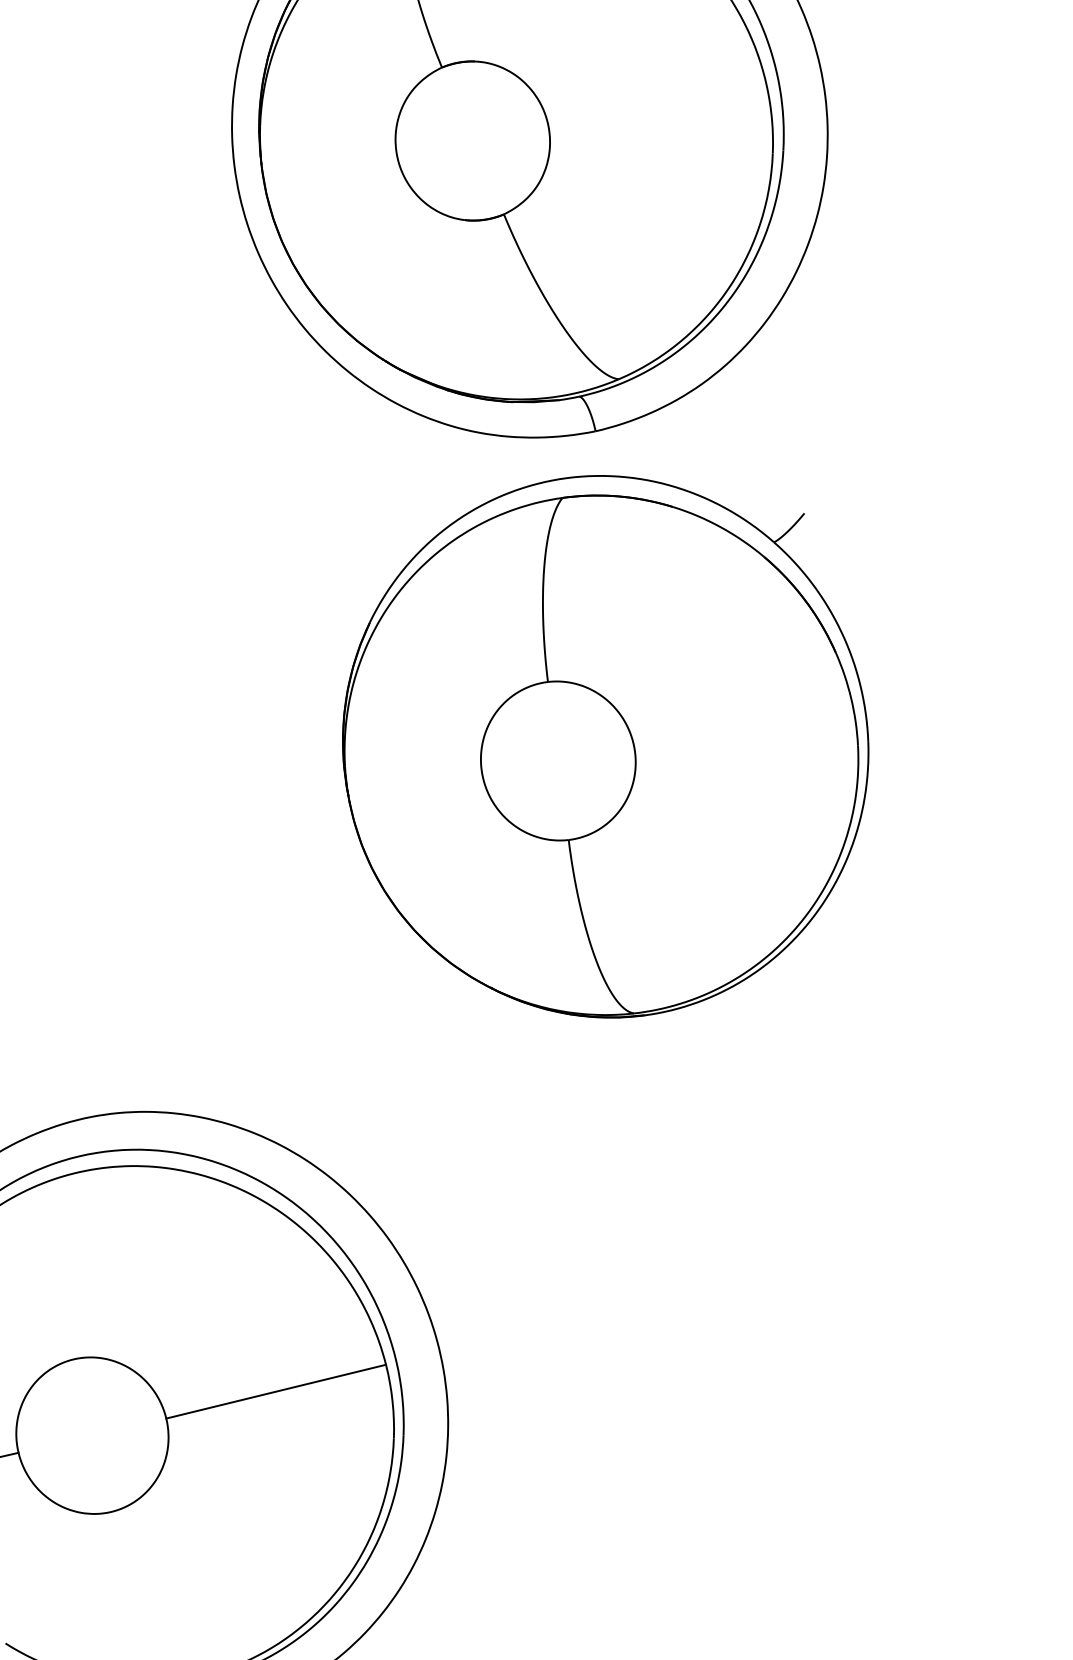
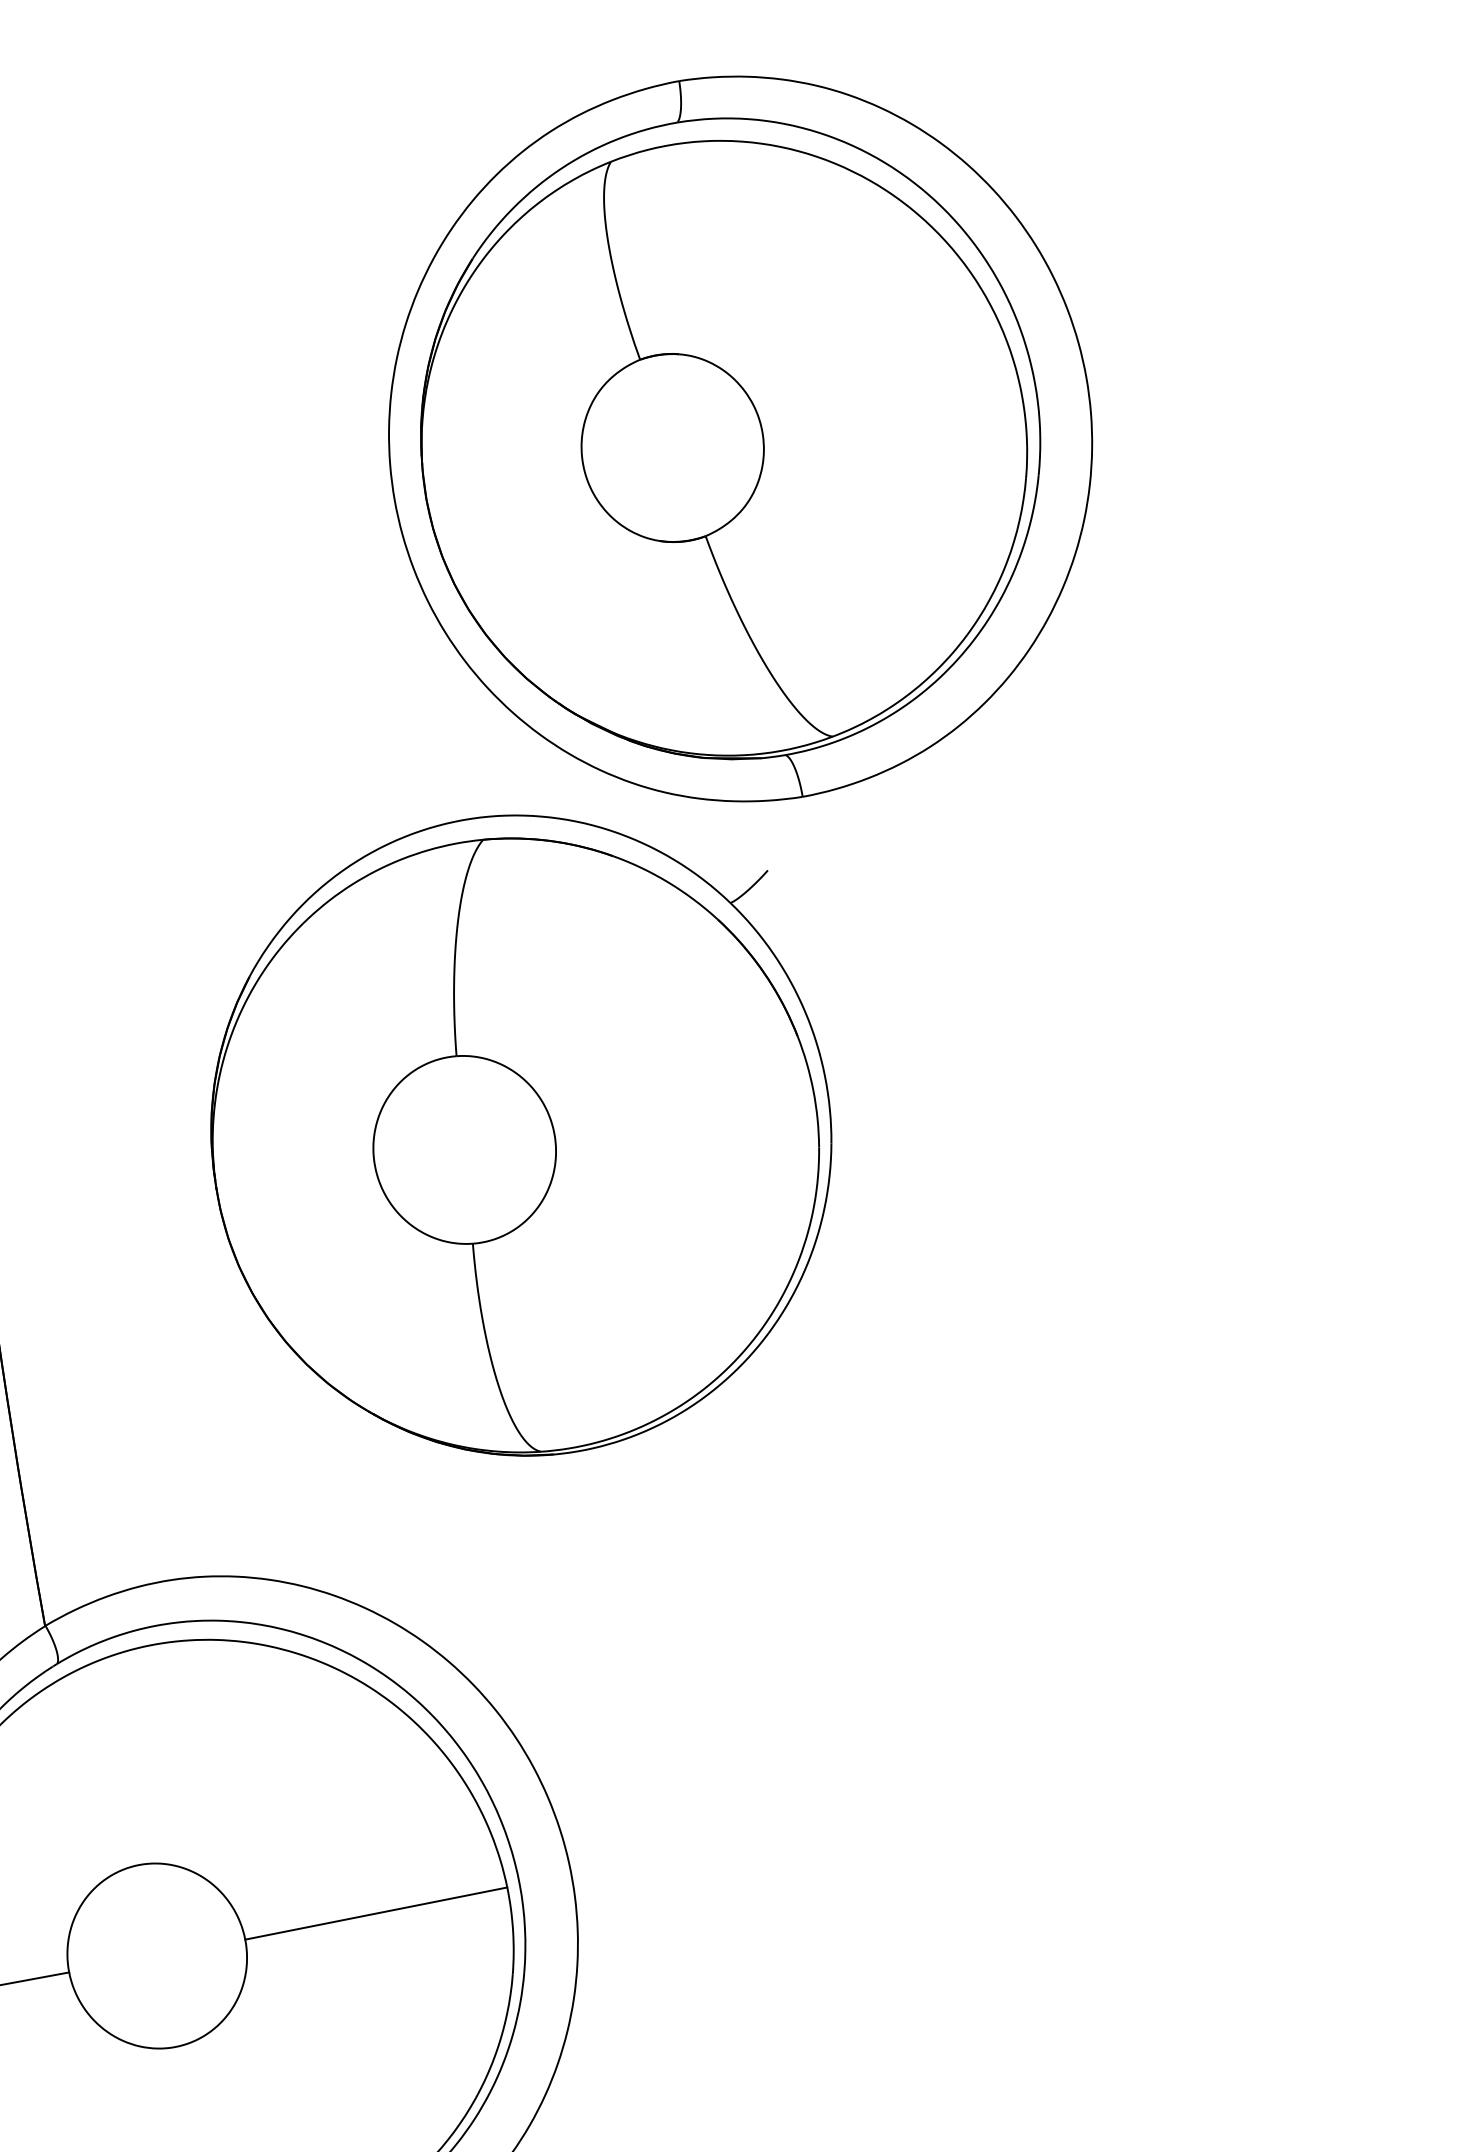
part: (605, 746) -> (521, 1135), moved

